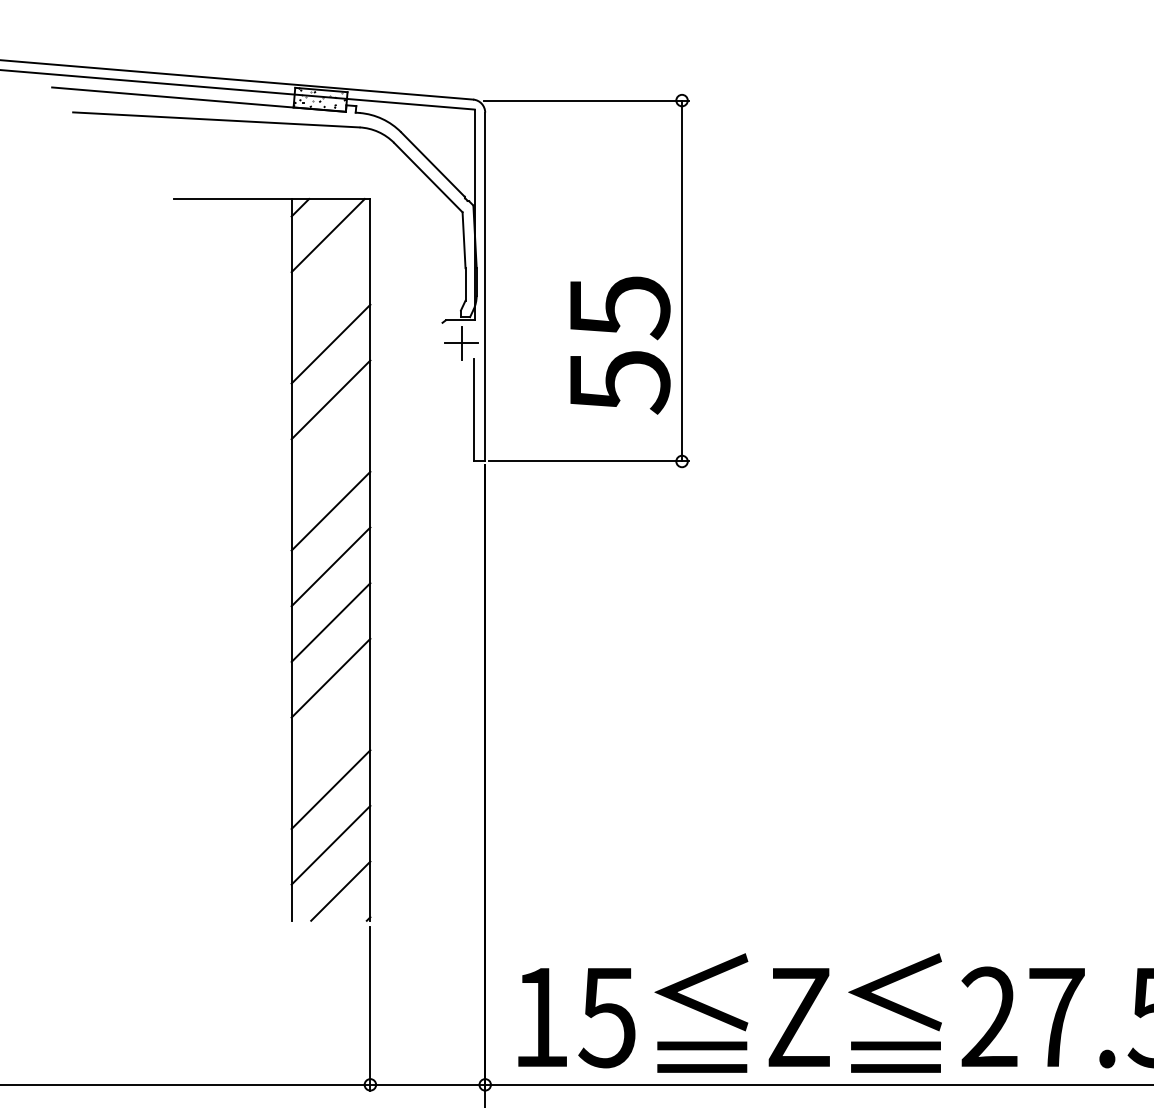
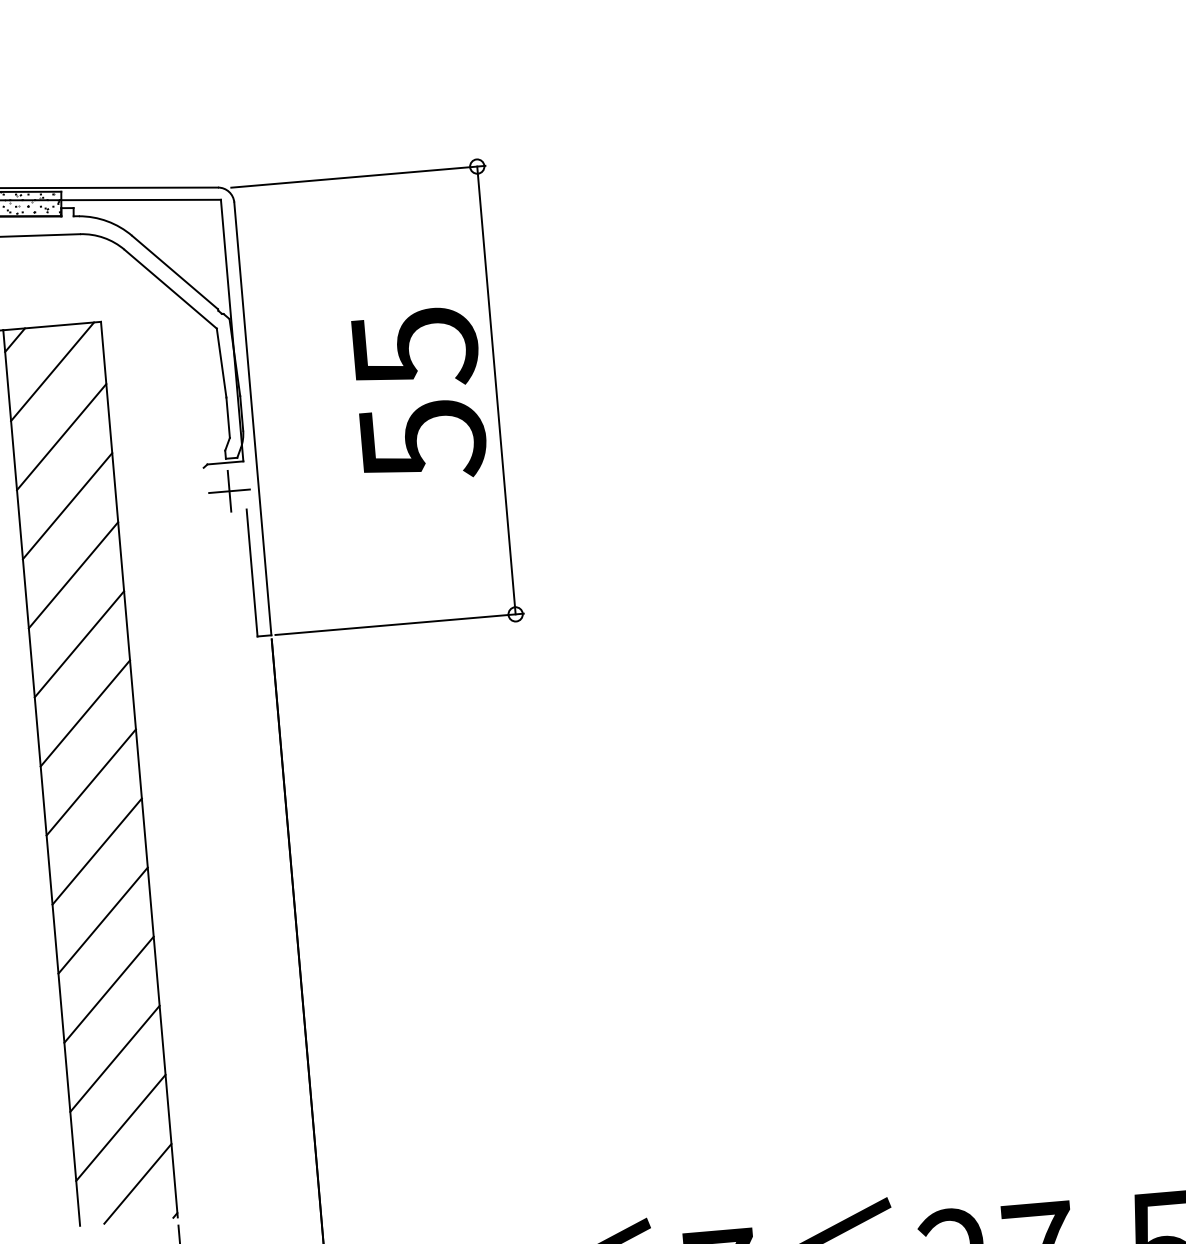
line: (330, 288) -> (61, 437), added
text: (620, 345) -> (419, 395), moved
line: (330, 455) -> (78, 644), added
line: (330, 733) -> (108, 989), added

